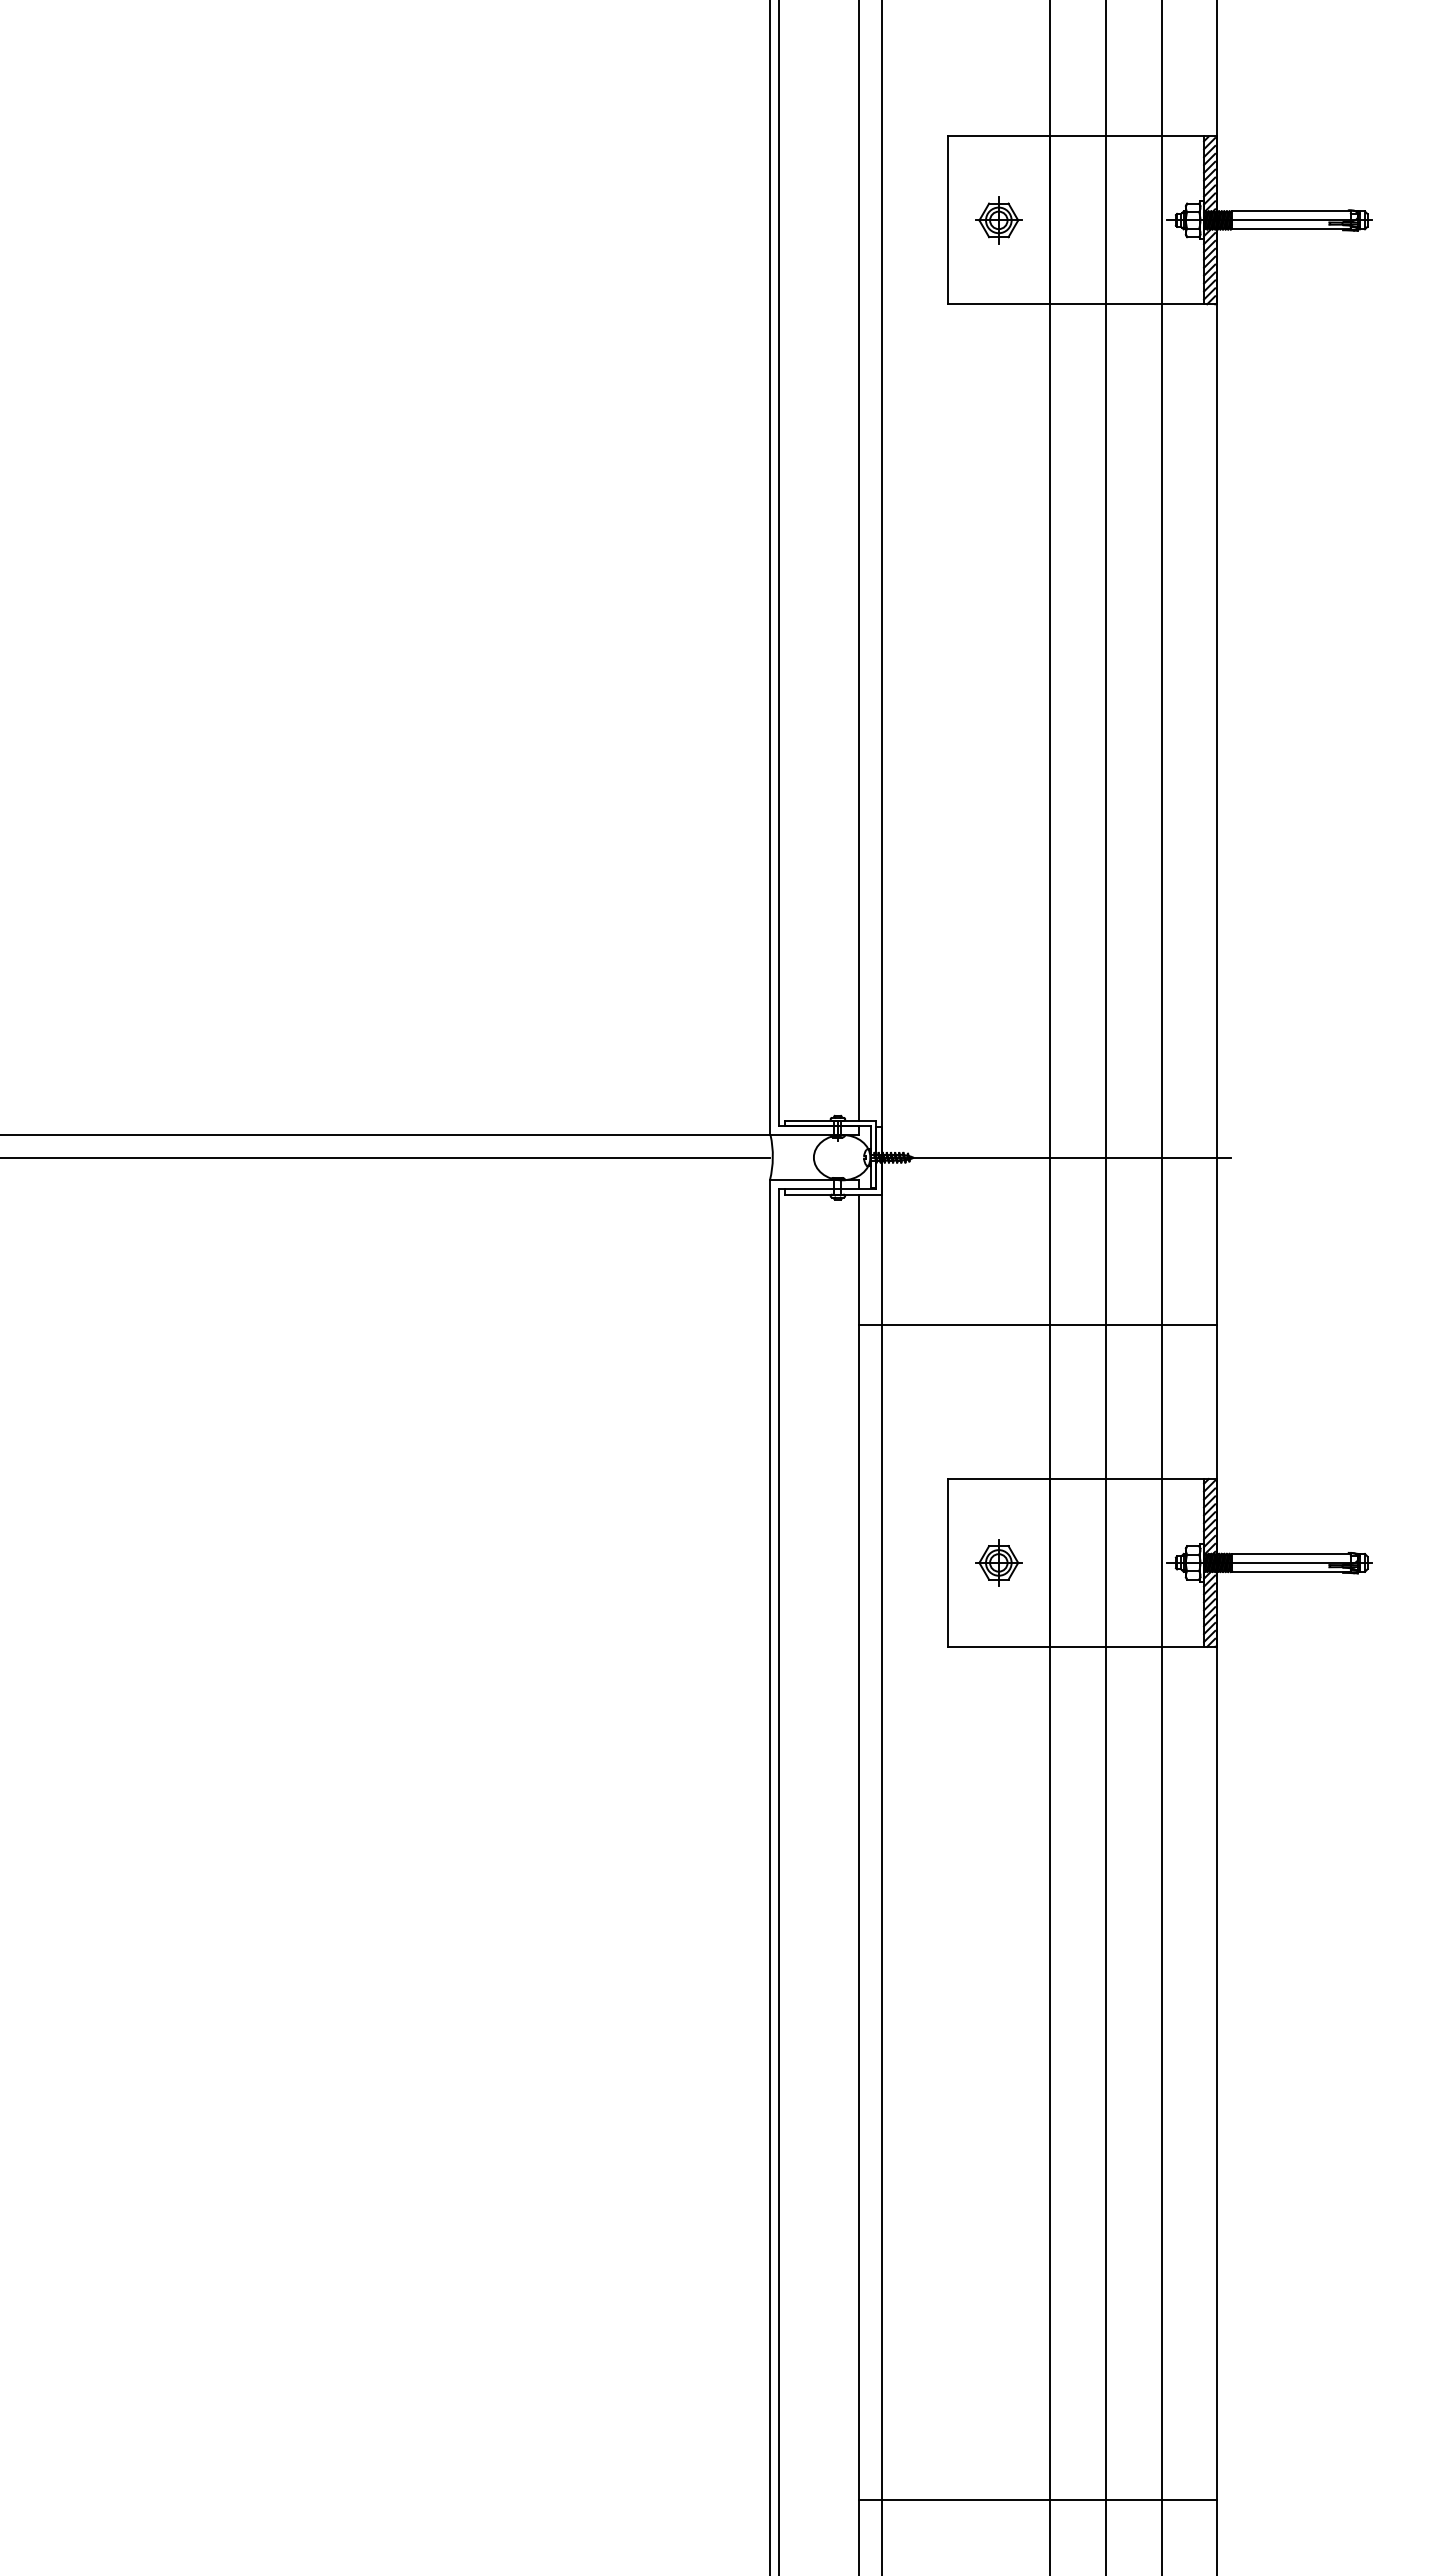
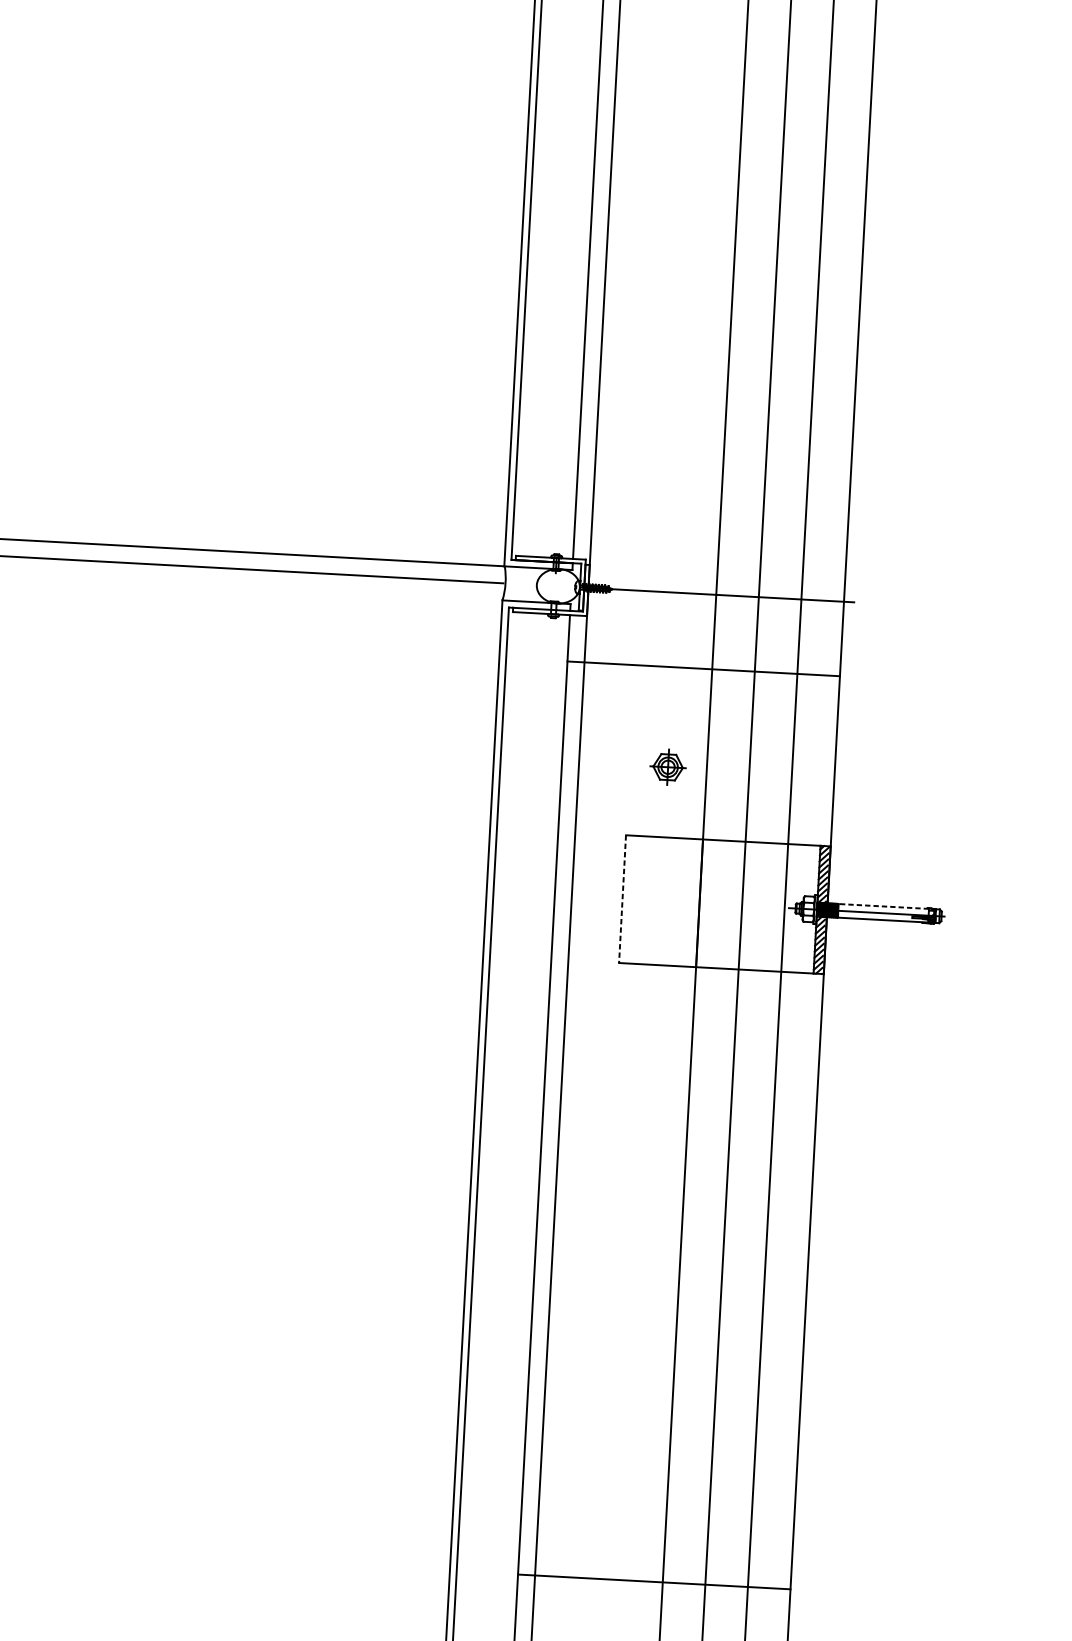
line: (1038, 1325) -> (703, 668), moved
line: (1290, 1553) -> (883, 906), solid -> dashed
line: (948, 1562) -> (622, 898), solid -> dashed
part: (998, 1562) -> (667, 766), moved
line: (1038, 2500) -> (654, 1582), moved

